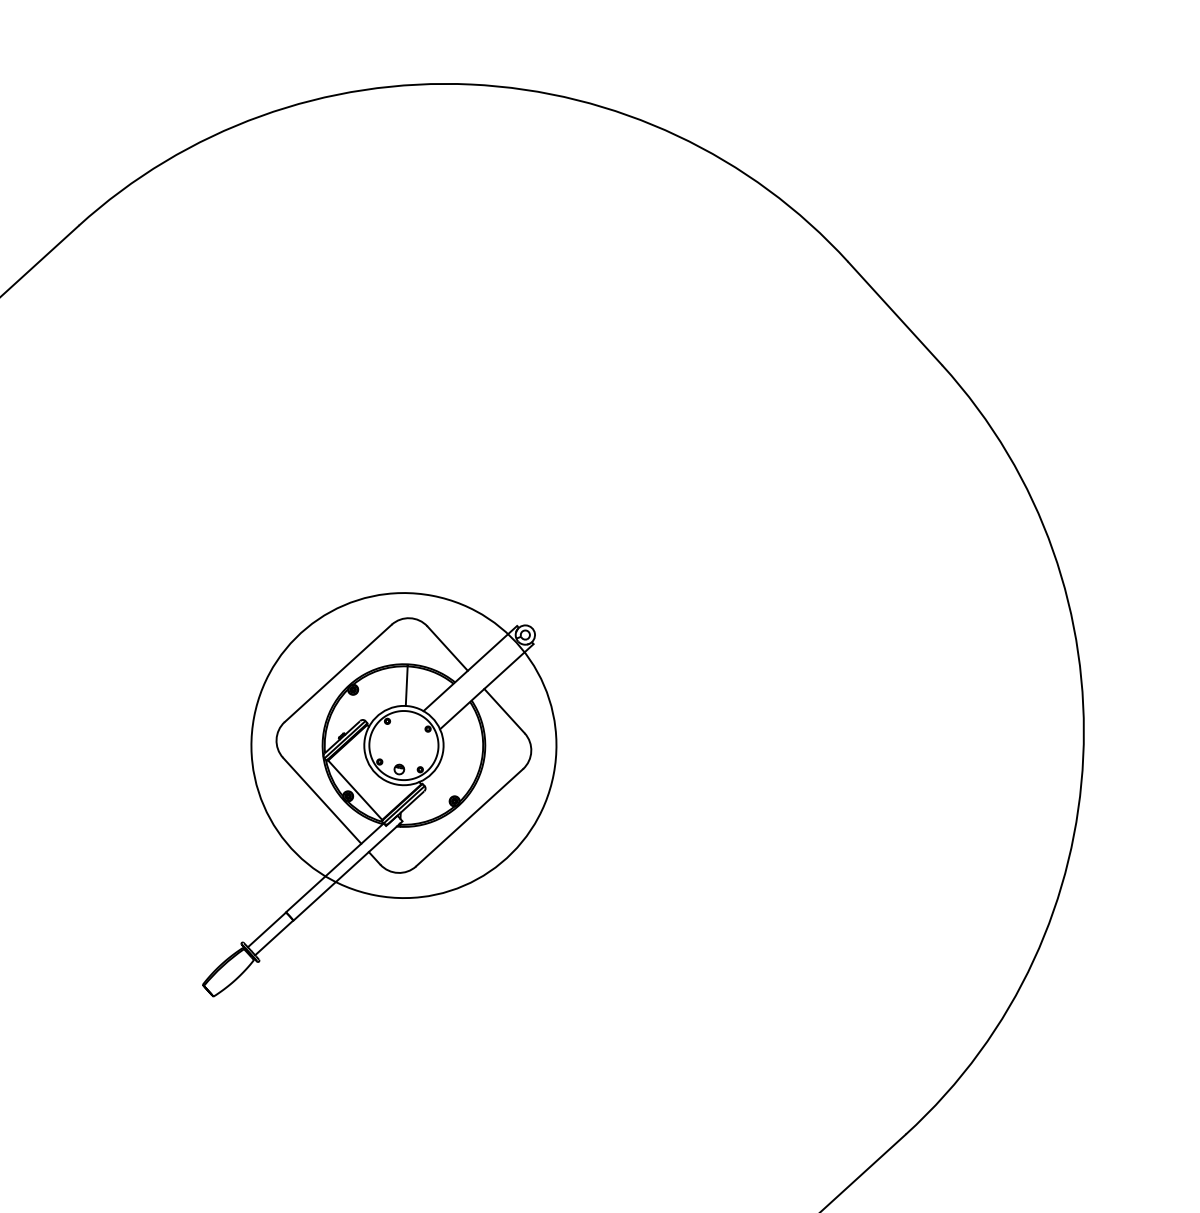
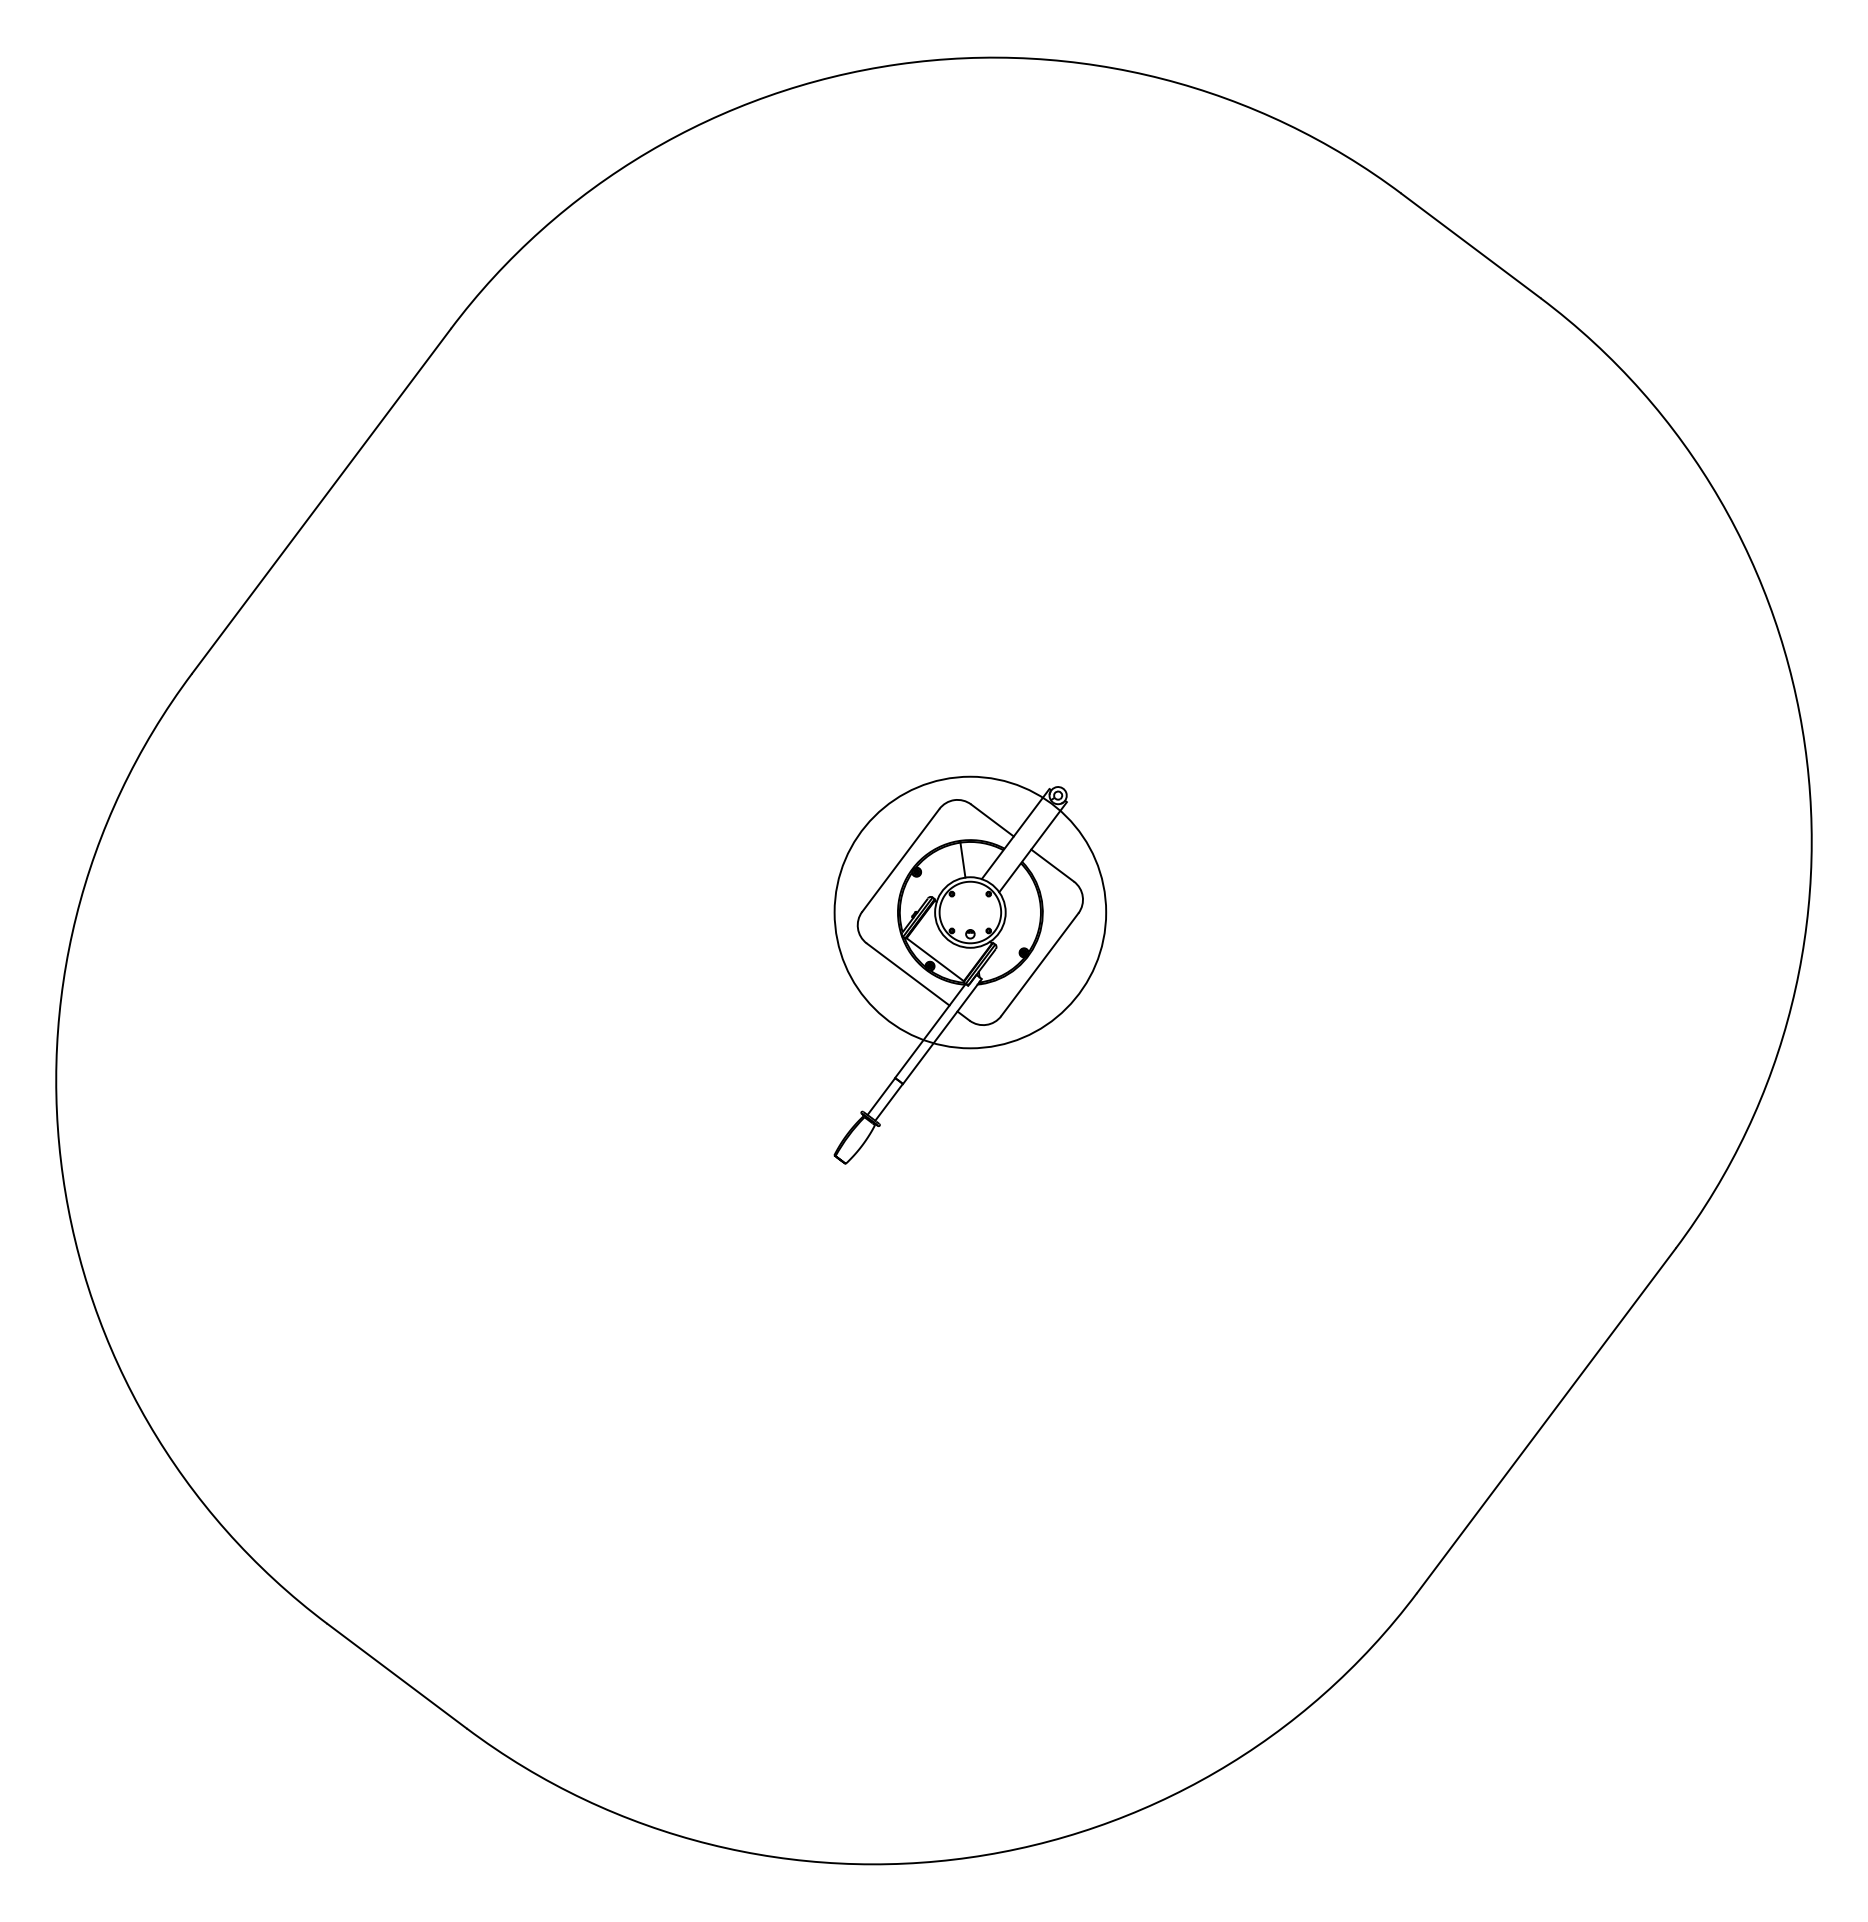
part: (392, 808) -> (970, 969), size x0.71

